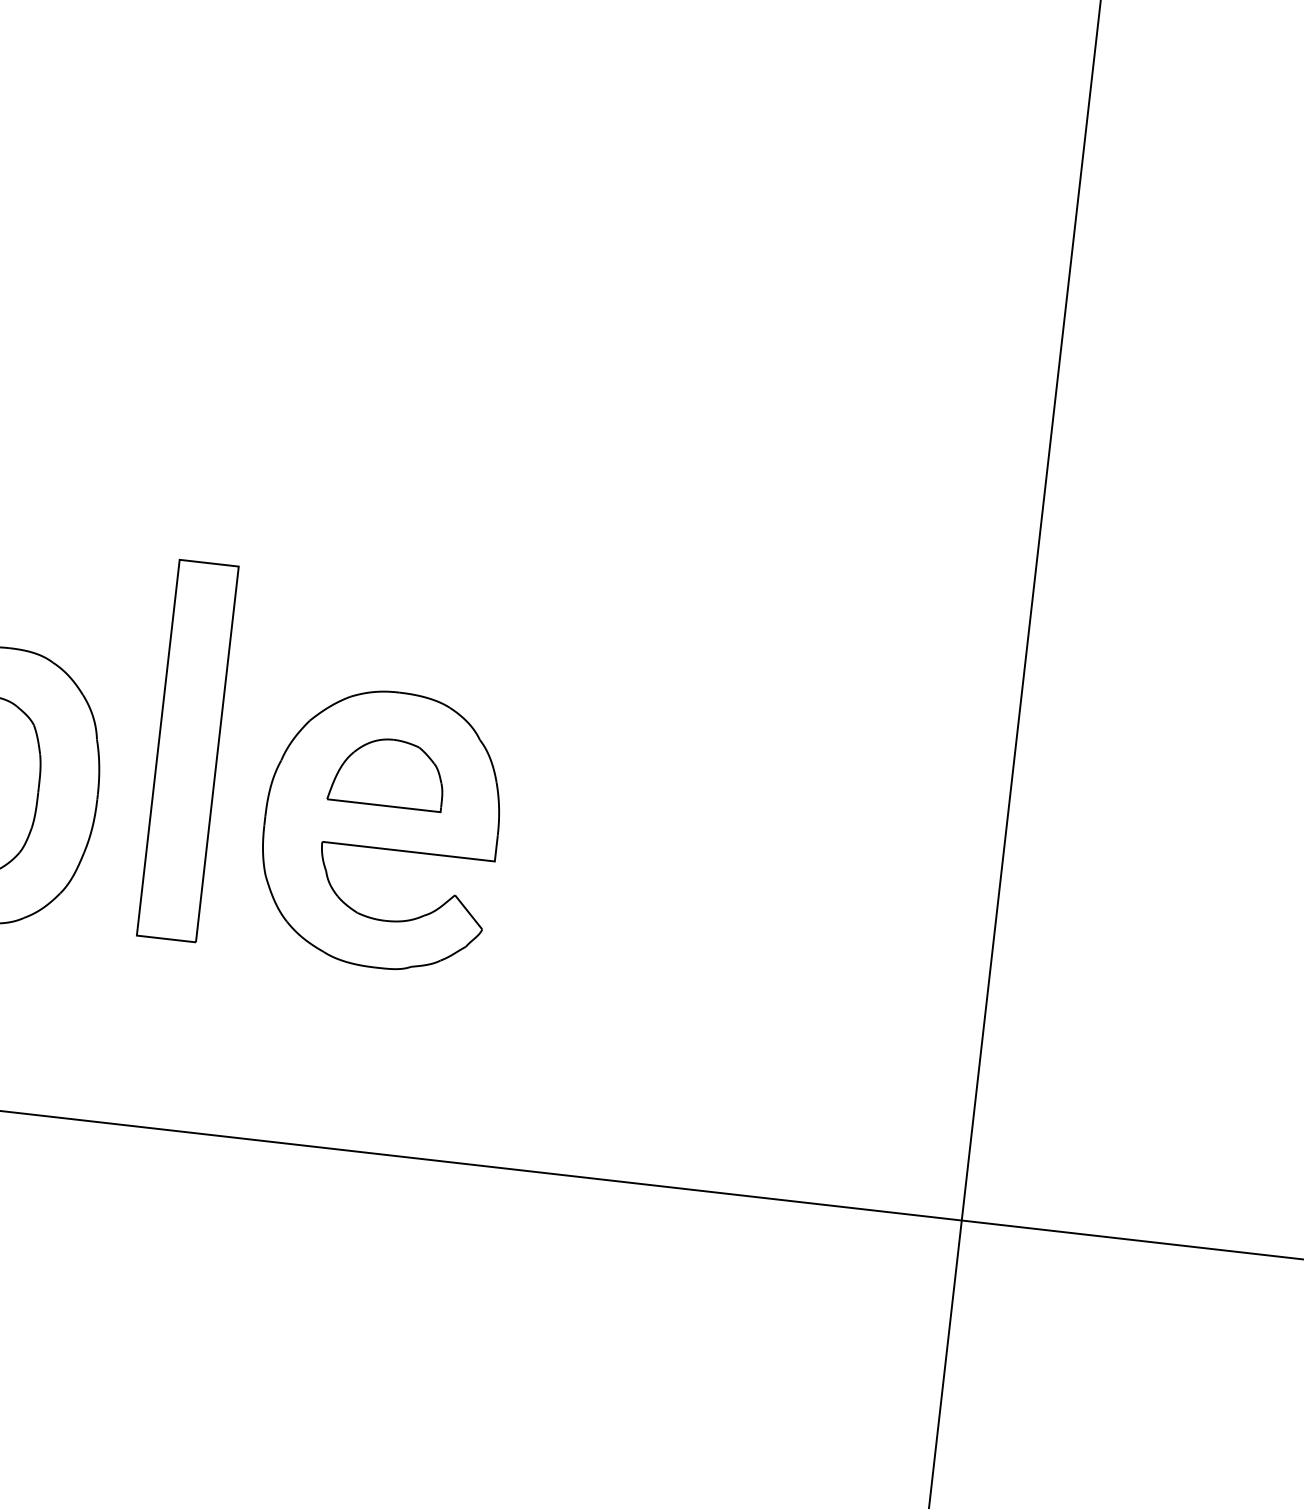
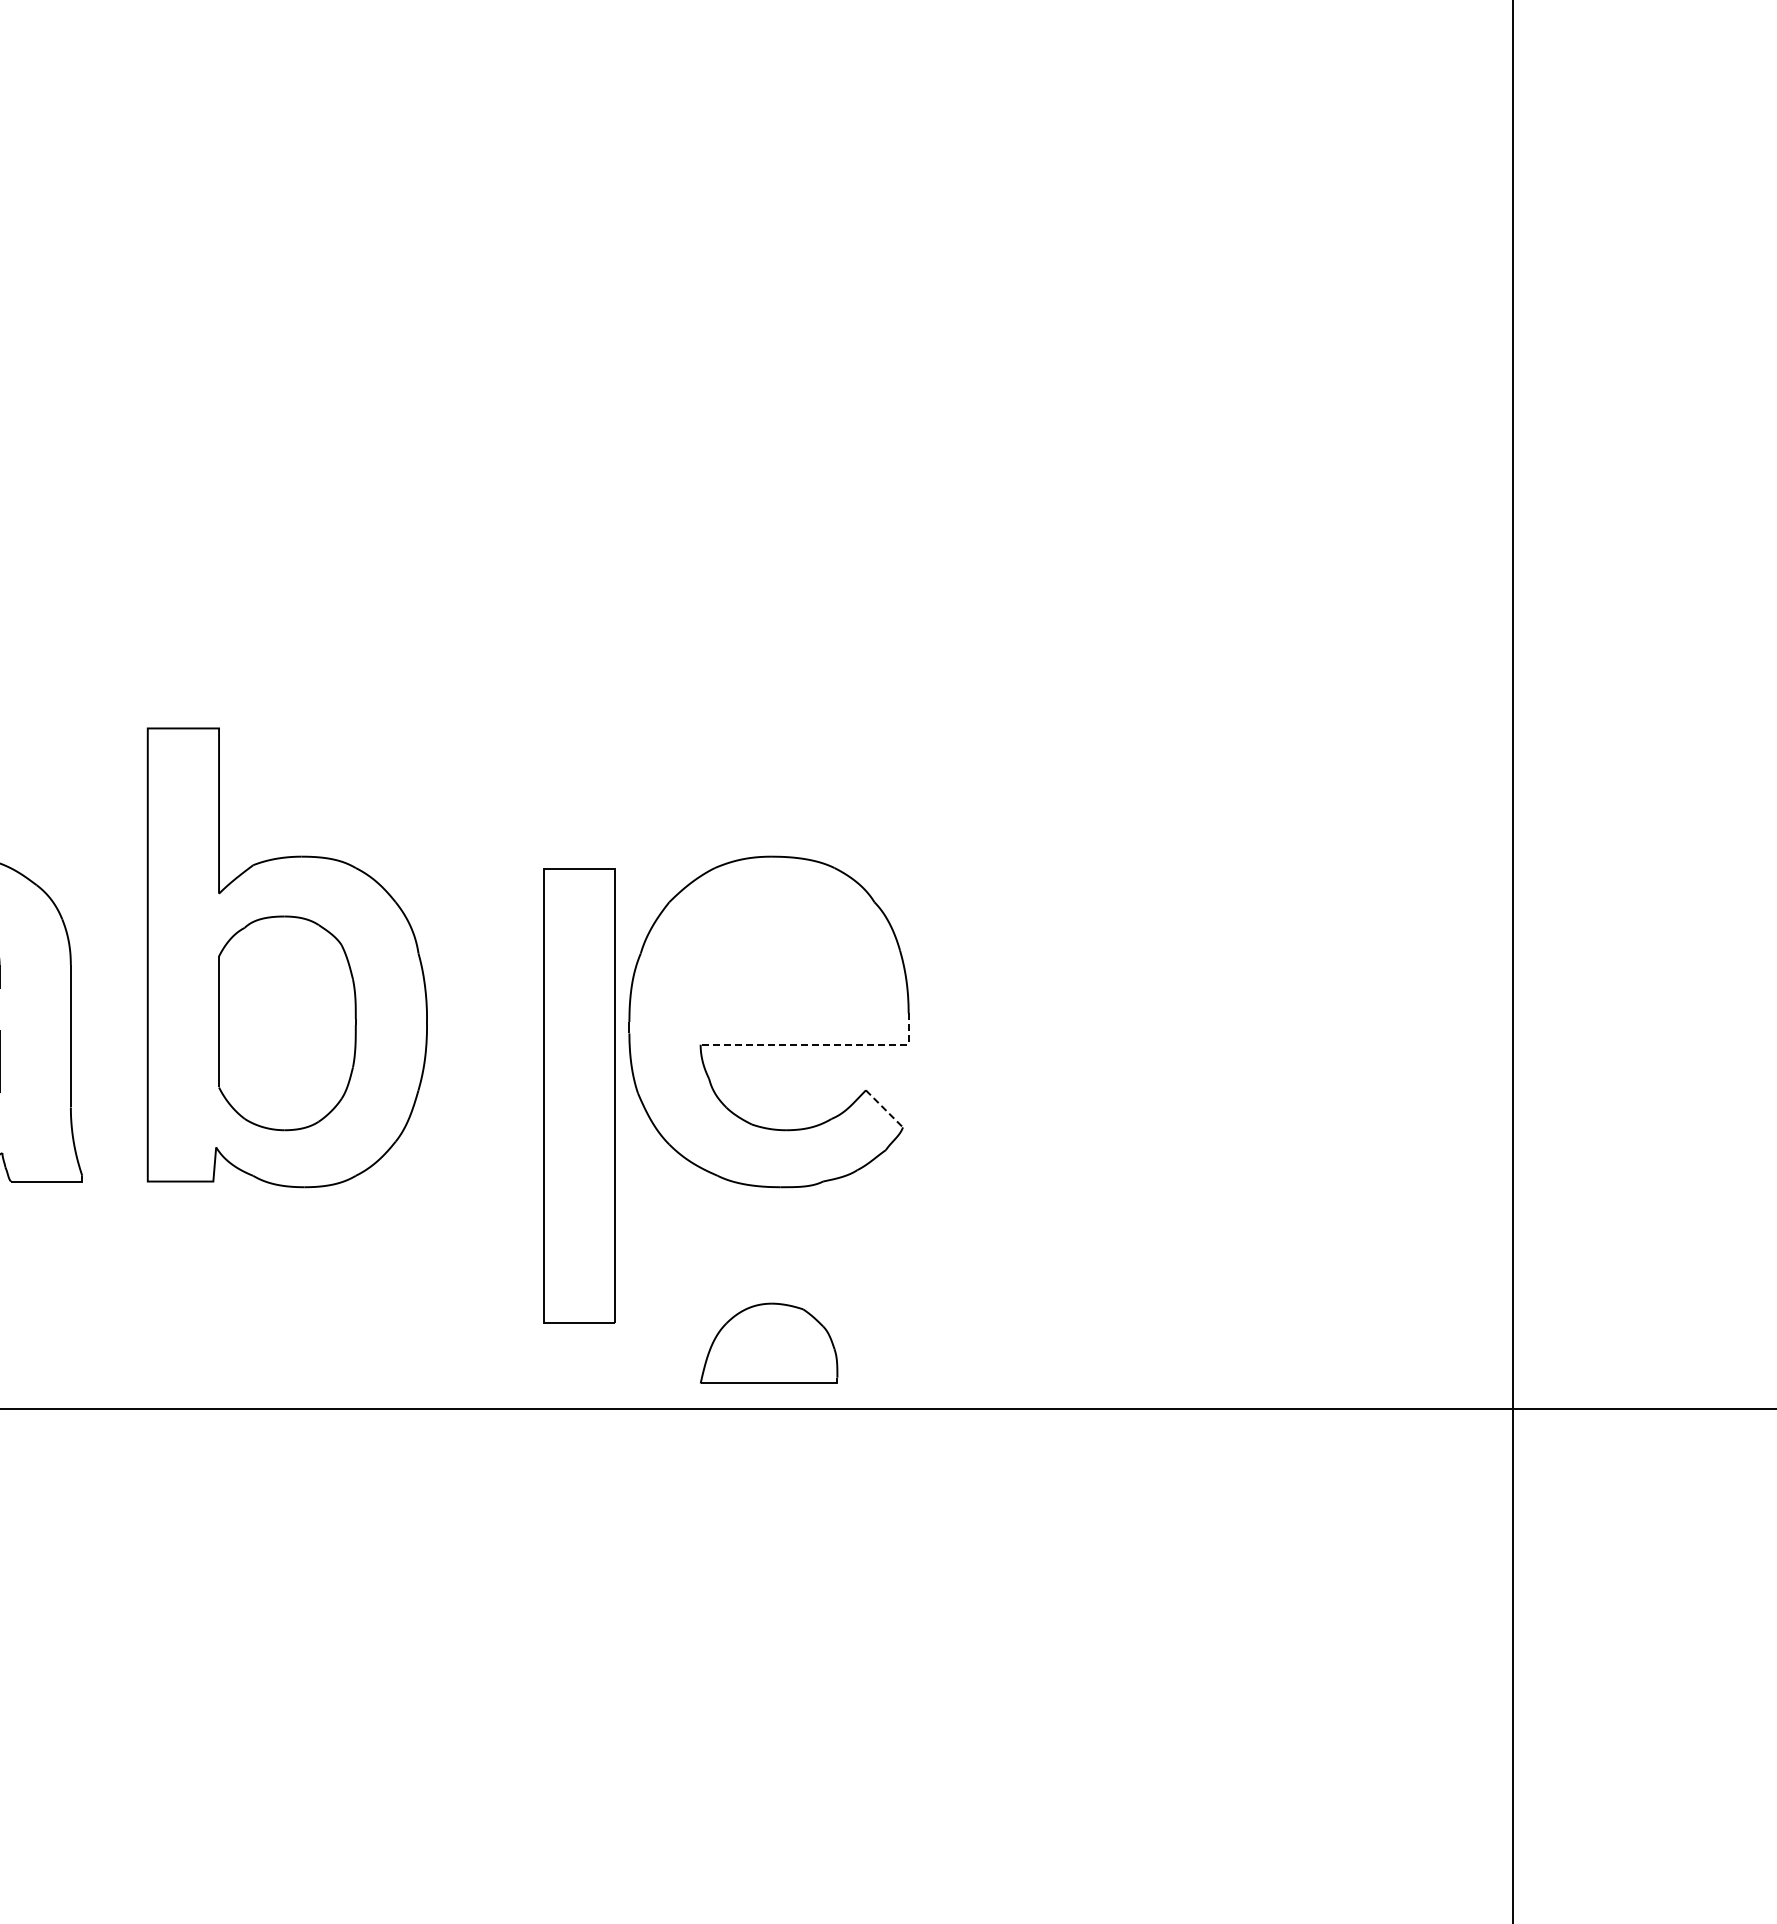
part: (188, 750) -> (579, 1095), moved
part: (388, 771) -> (769, 1342), moved
line: (422, 853) -> (821, 1044), solid -> dashed
line: (468, 912) -> (884, 1109), solid -> dashed

